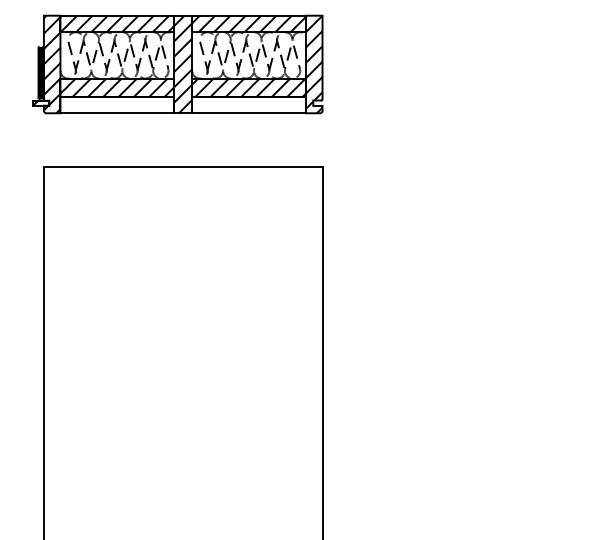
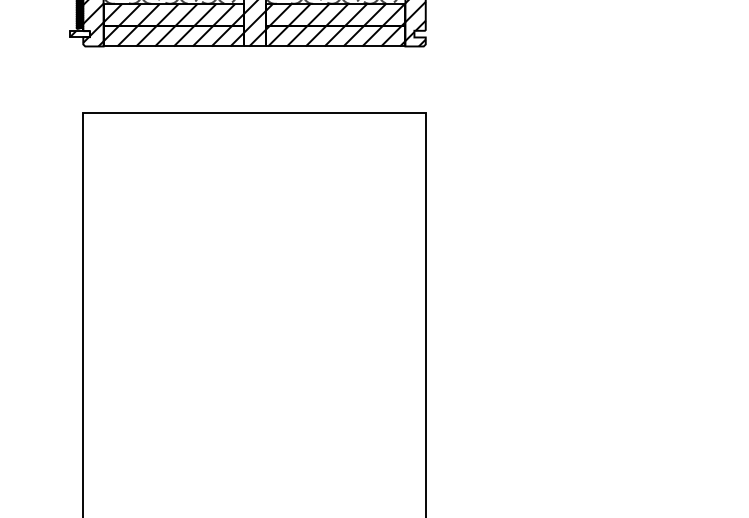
hatch: (117, 104) -> (173, 35), added
hatch: (248, 104) -> (334, 35), added

